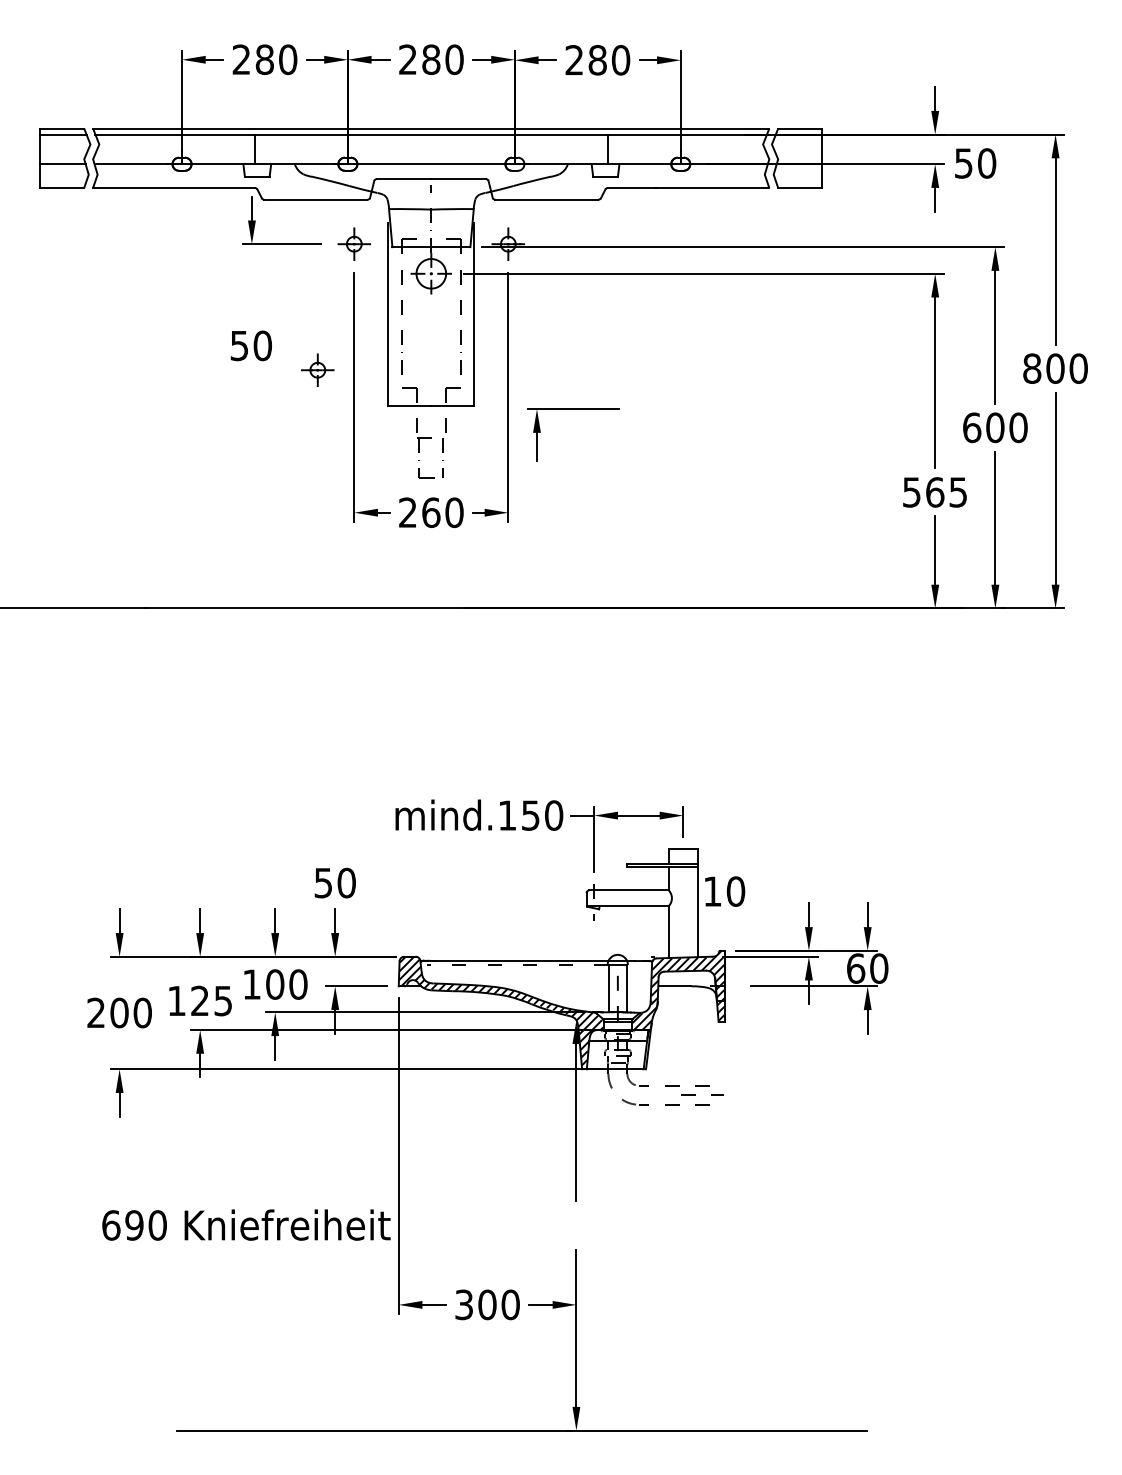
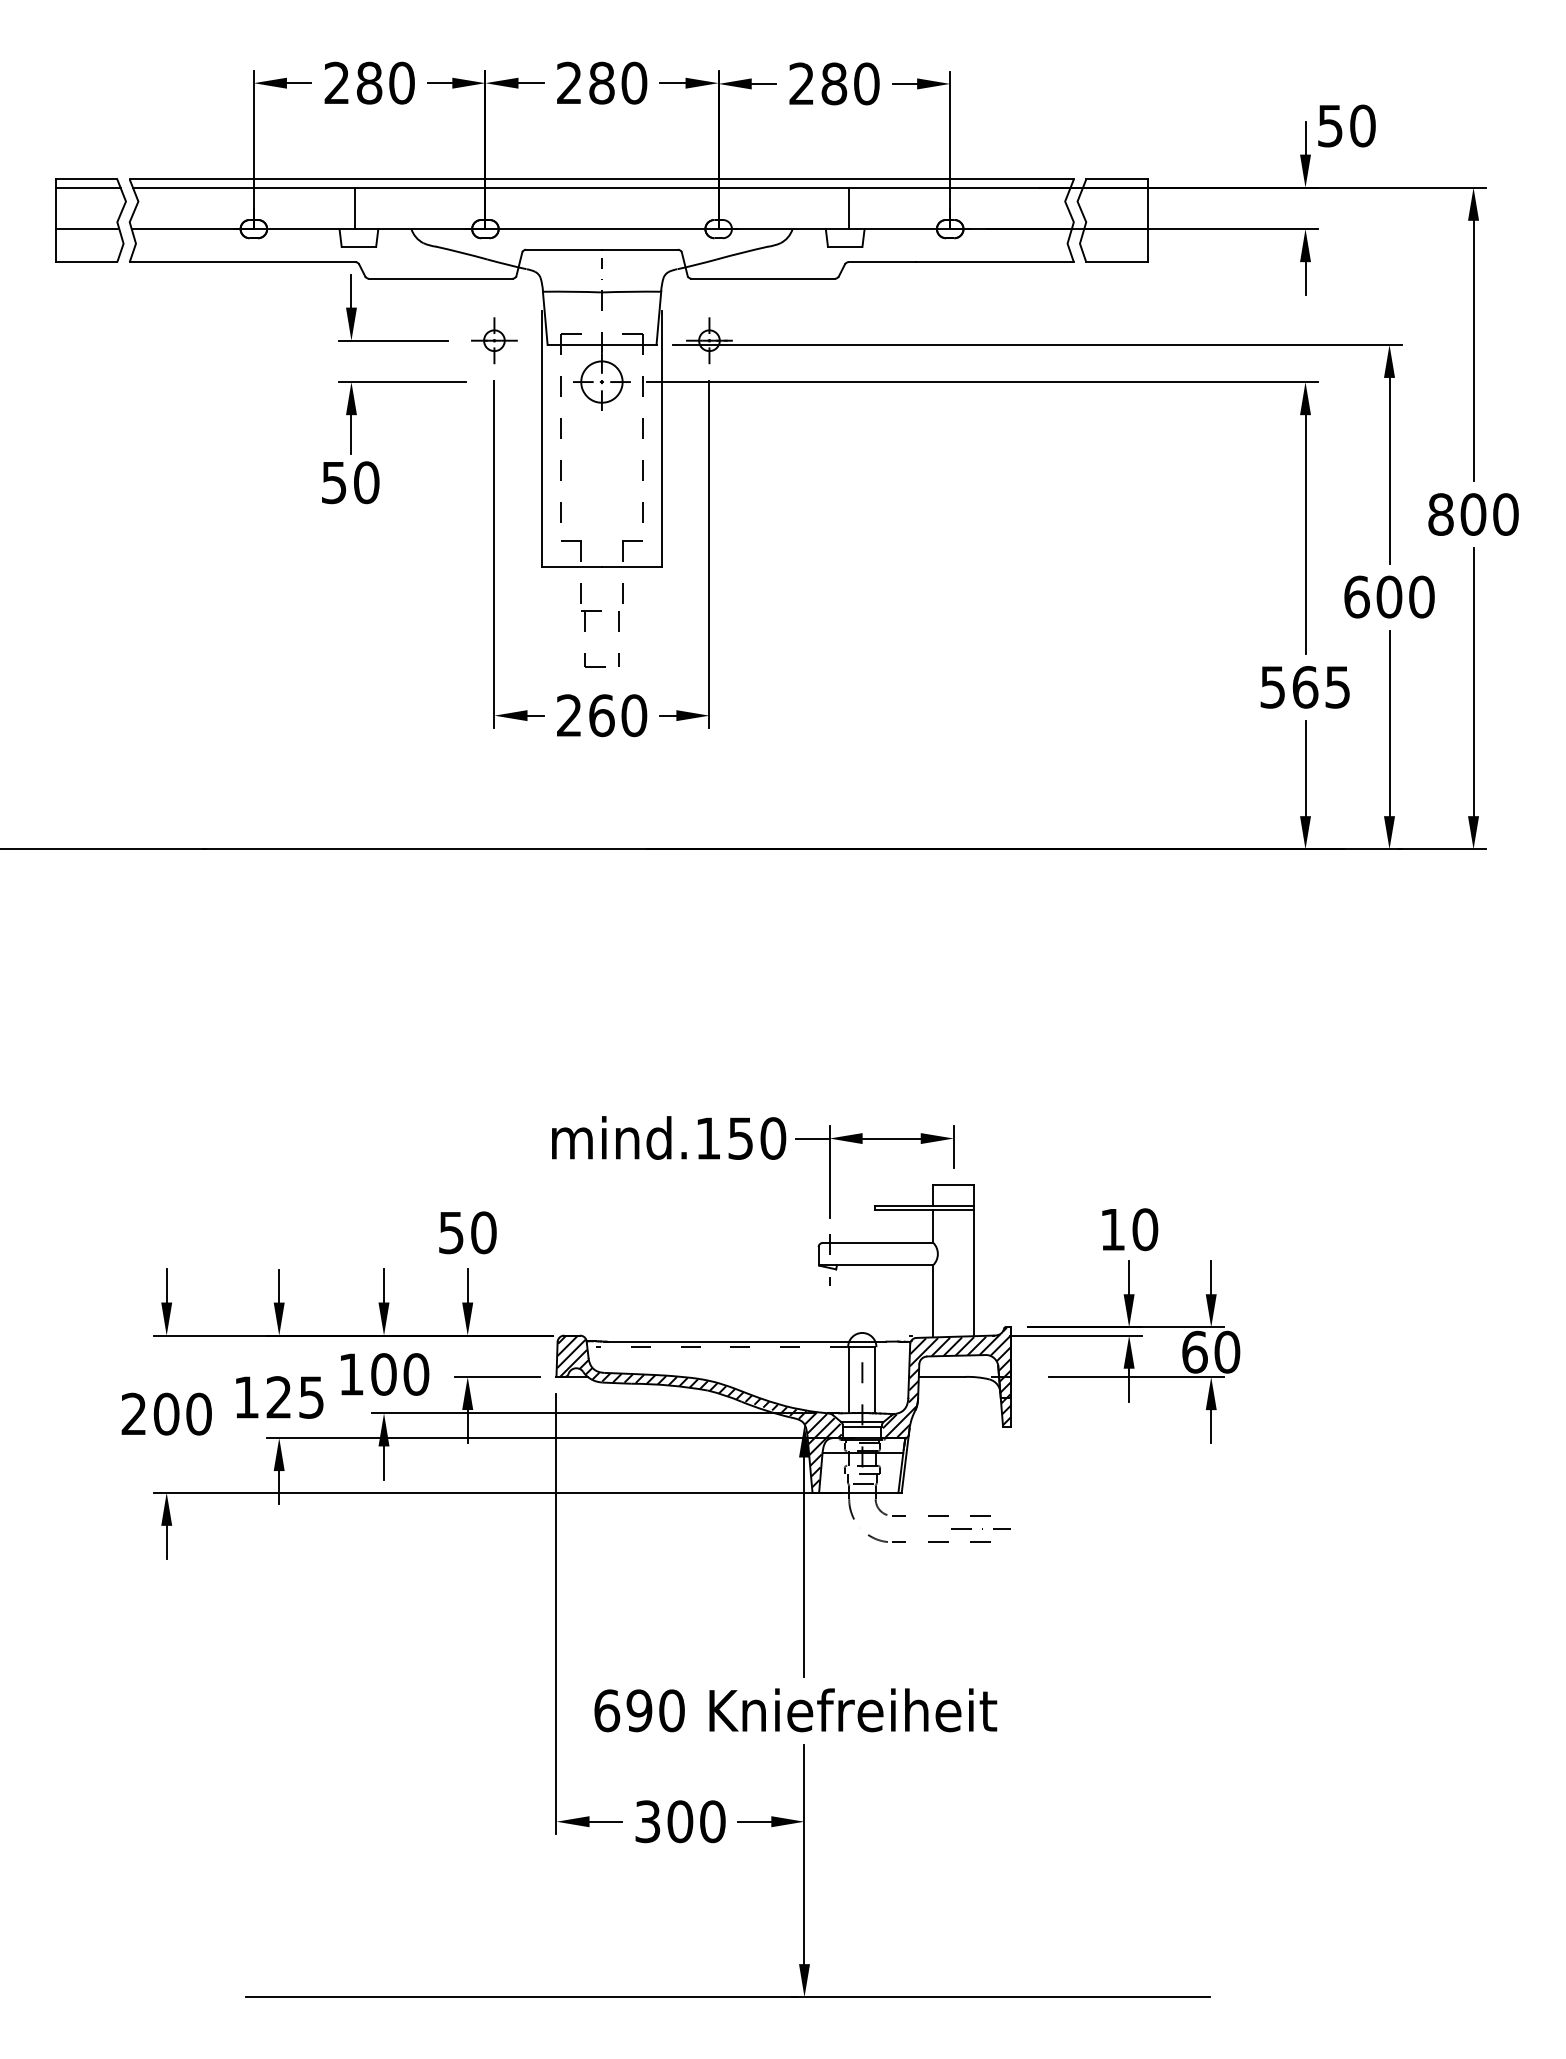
text: (975, 163) -> (1346, 125), moved
part: (317, 370) -> (443, 516), removed
part: (573, 409) -> (402, 382), moved
text: (725, 891) -> (1130, 1229), moved
text: (246, 1225) -> (795, 1710), moved

